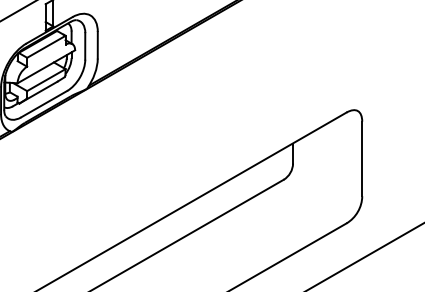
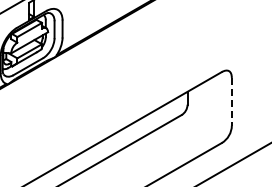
line: (361, 158) -> (231, 101), solid -> dashed

